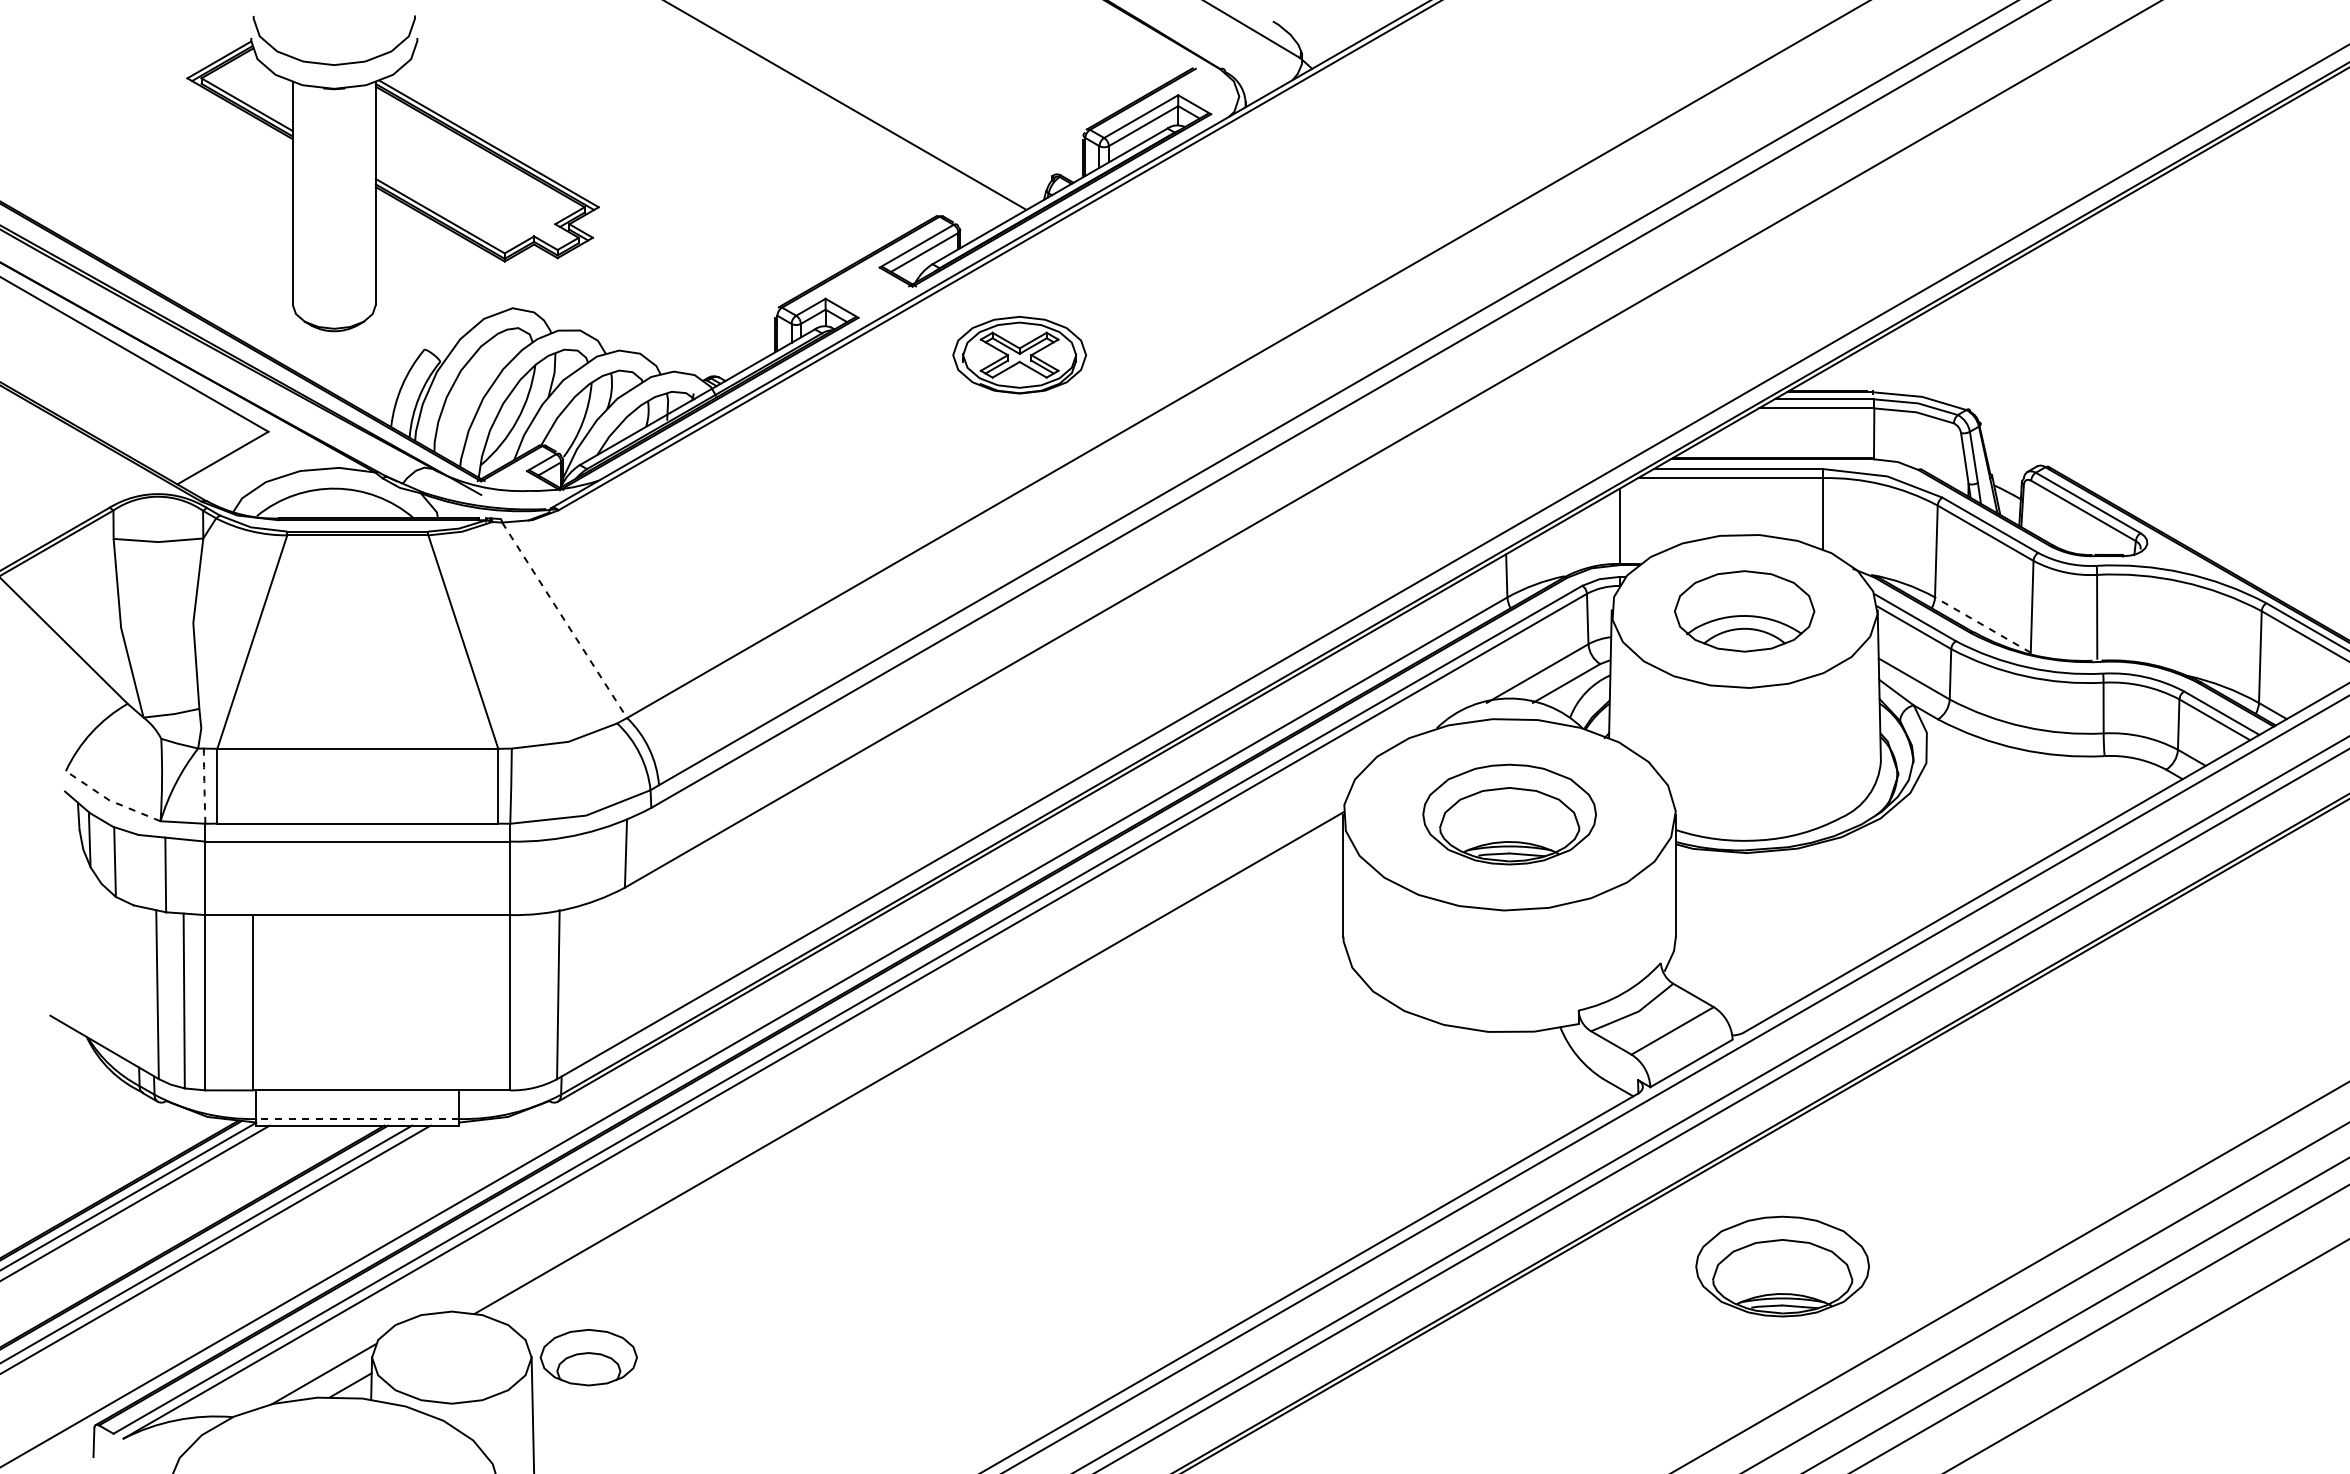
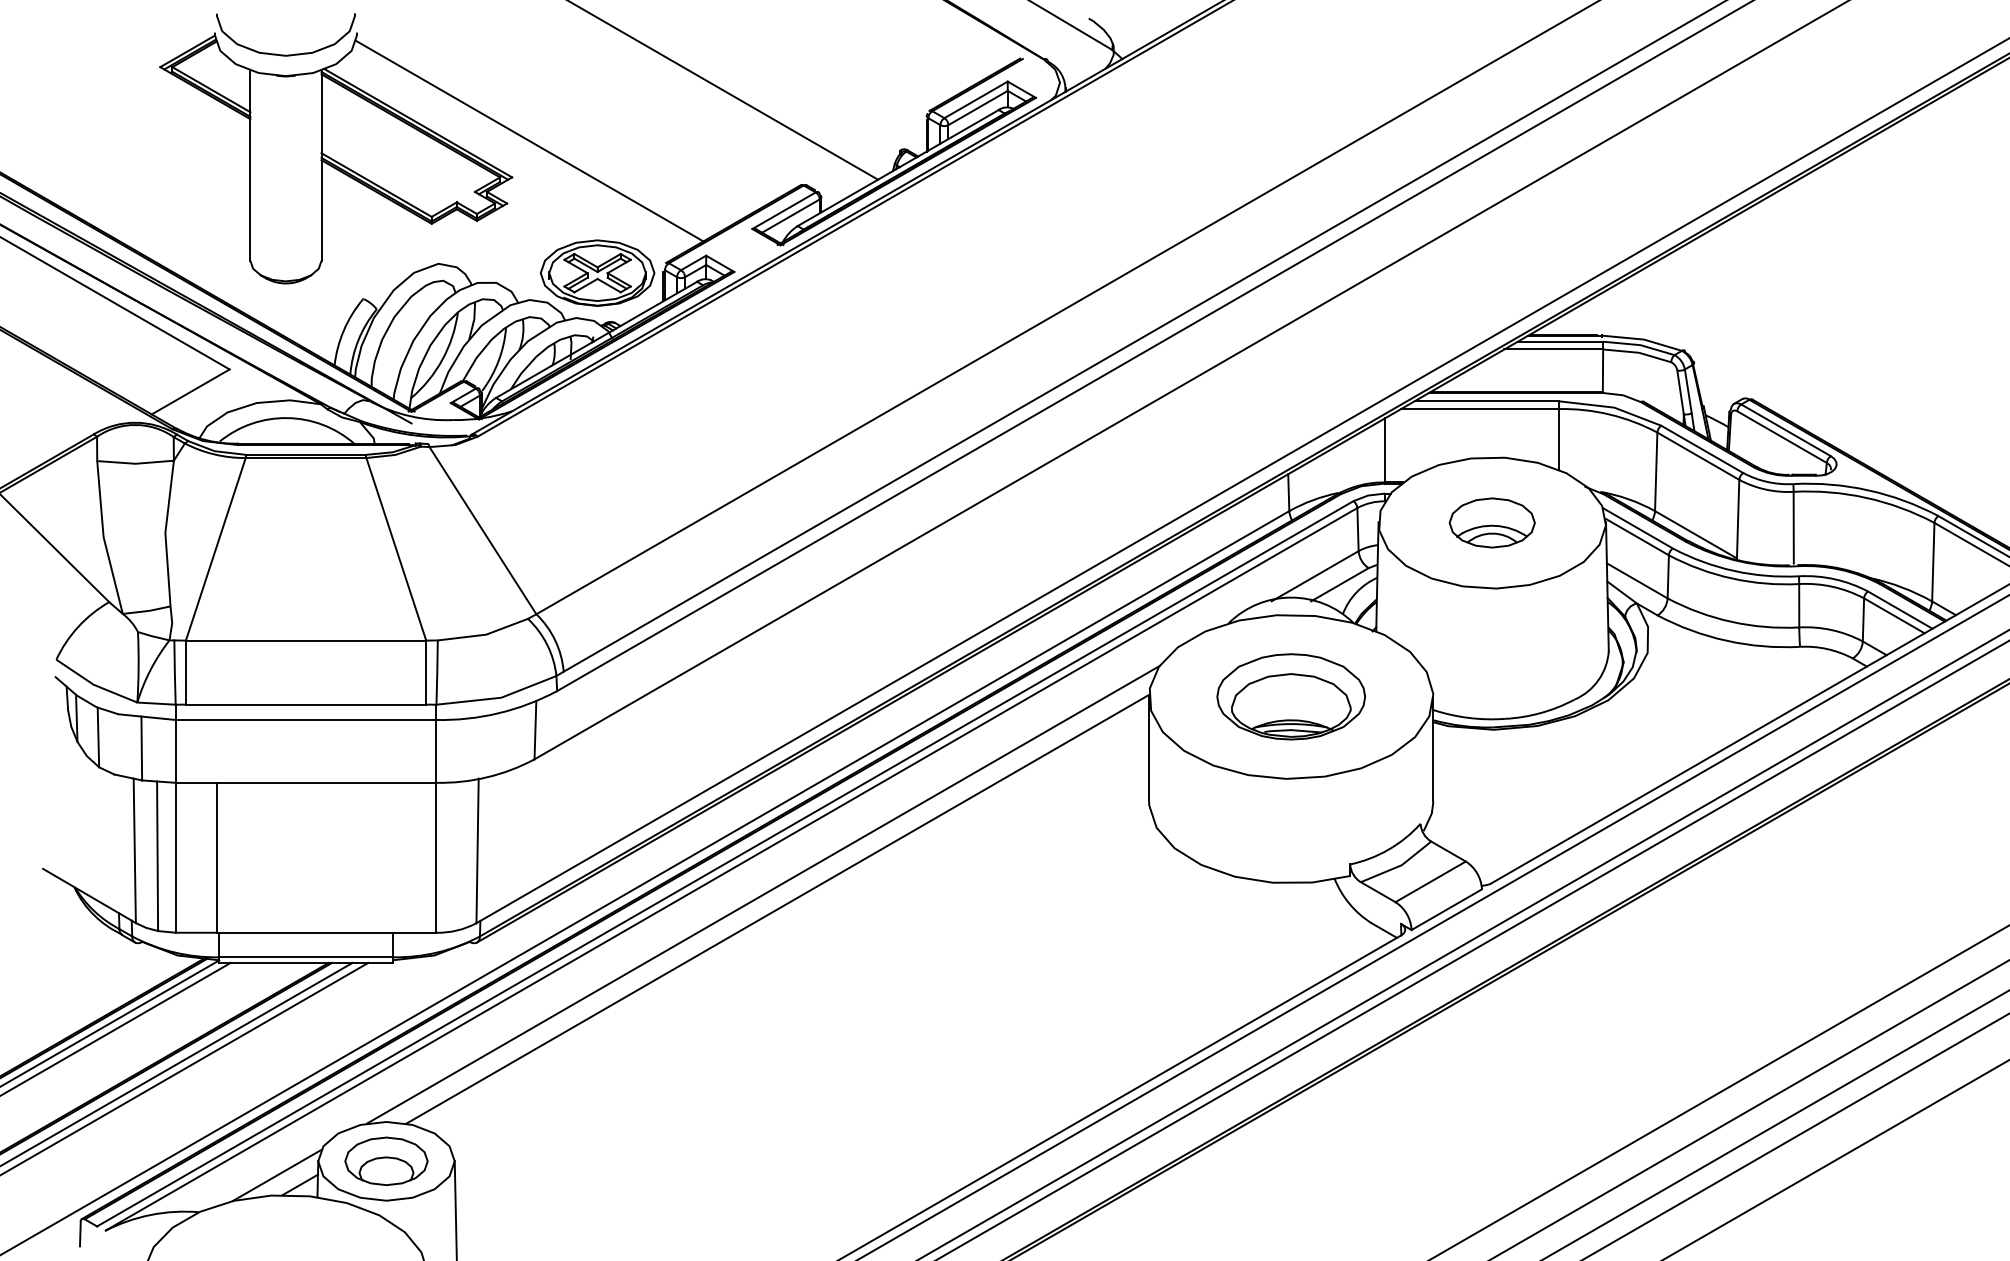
line: (619, 164) -> (529, 140), added
part: (1019, 355) -> (597, 273), moved
part: (1744, 610) -> (1492, 522), size x0.71
line: (564, 620) -> (482, 530), dashed -> solid
line: (1982, 624) -> (1695, 534), dashed -> solid
arc: (204, 786) -> (174, 672), dashed -> solid
line: (110, 800) -> (94, 684), dashed -> solid
line: (892, 1045) -> (763, 894), added
line: (357, 1119) -> (305, 957), dashed -> solid
part: (1782, 1266) -> (1524, 1083), removed
part: (588, 1357) -> (386, 1161), moved

